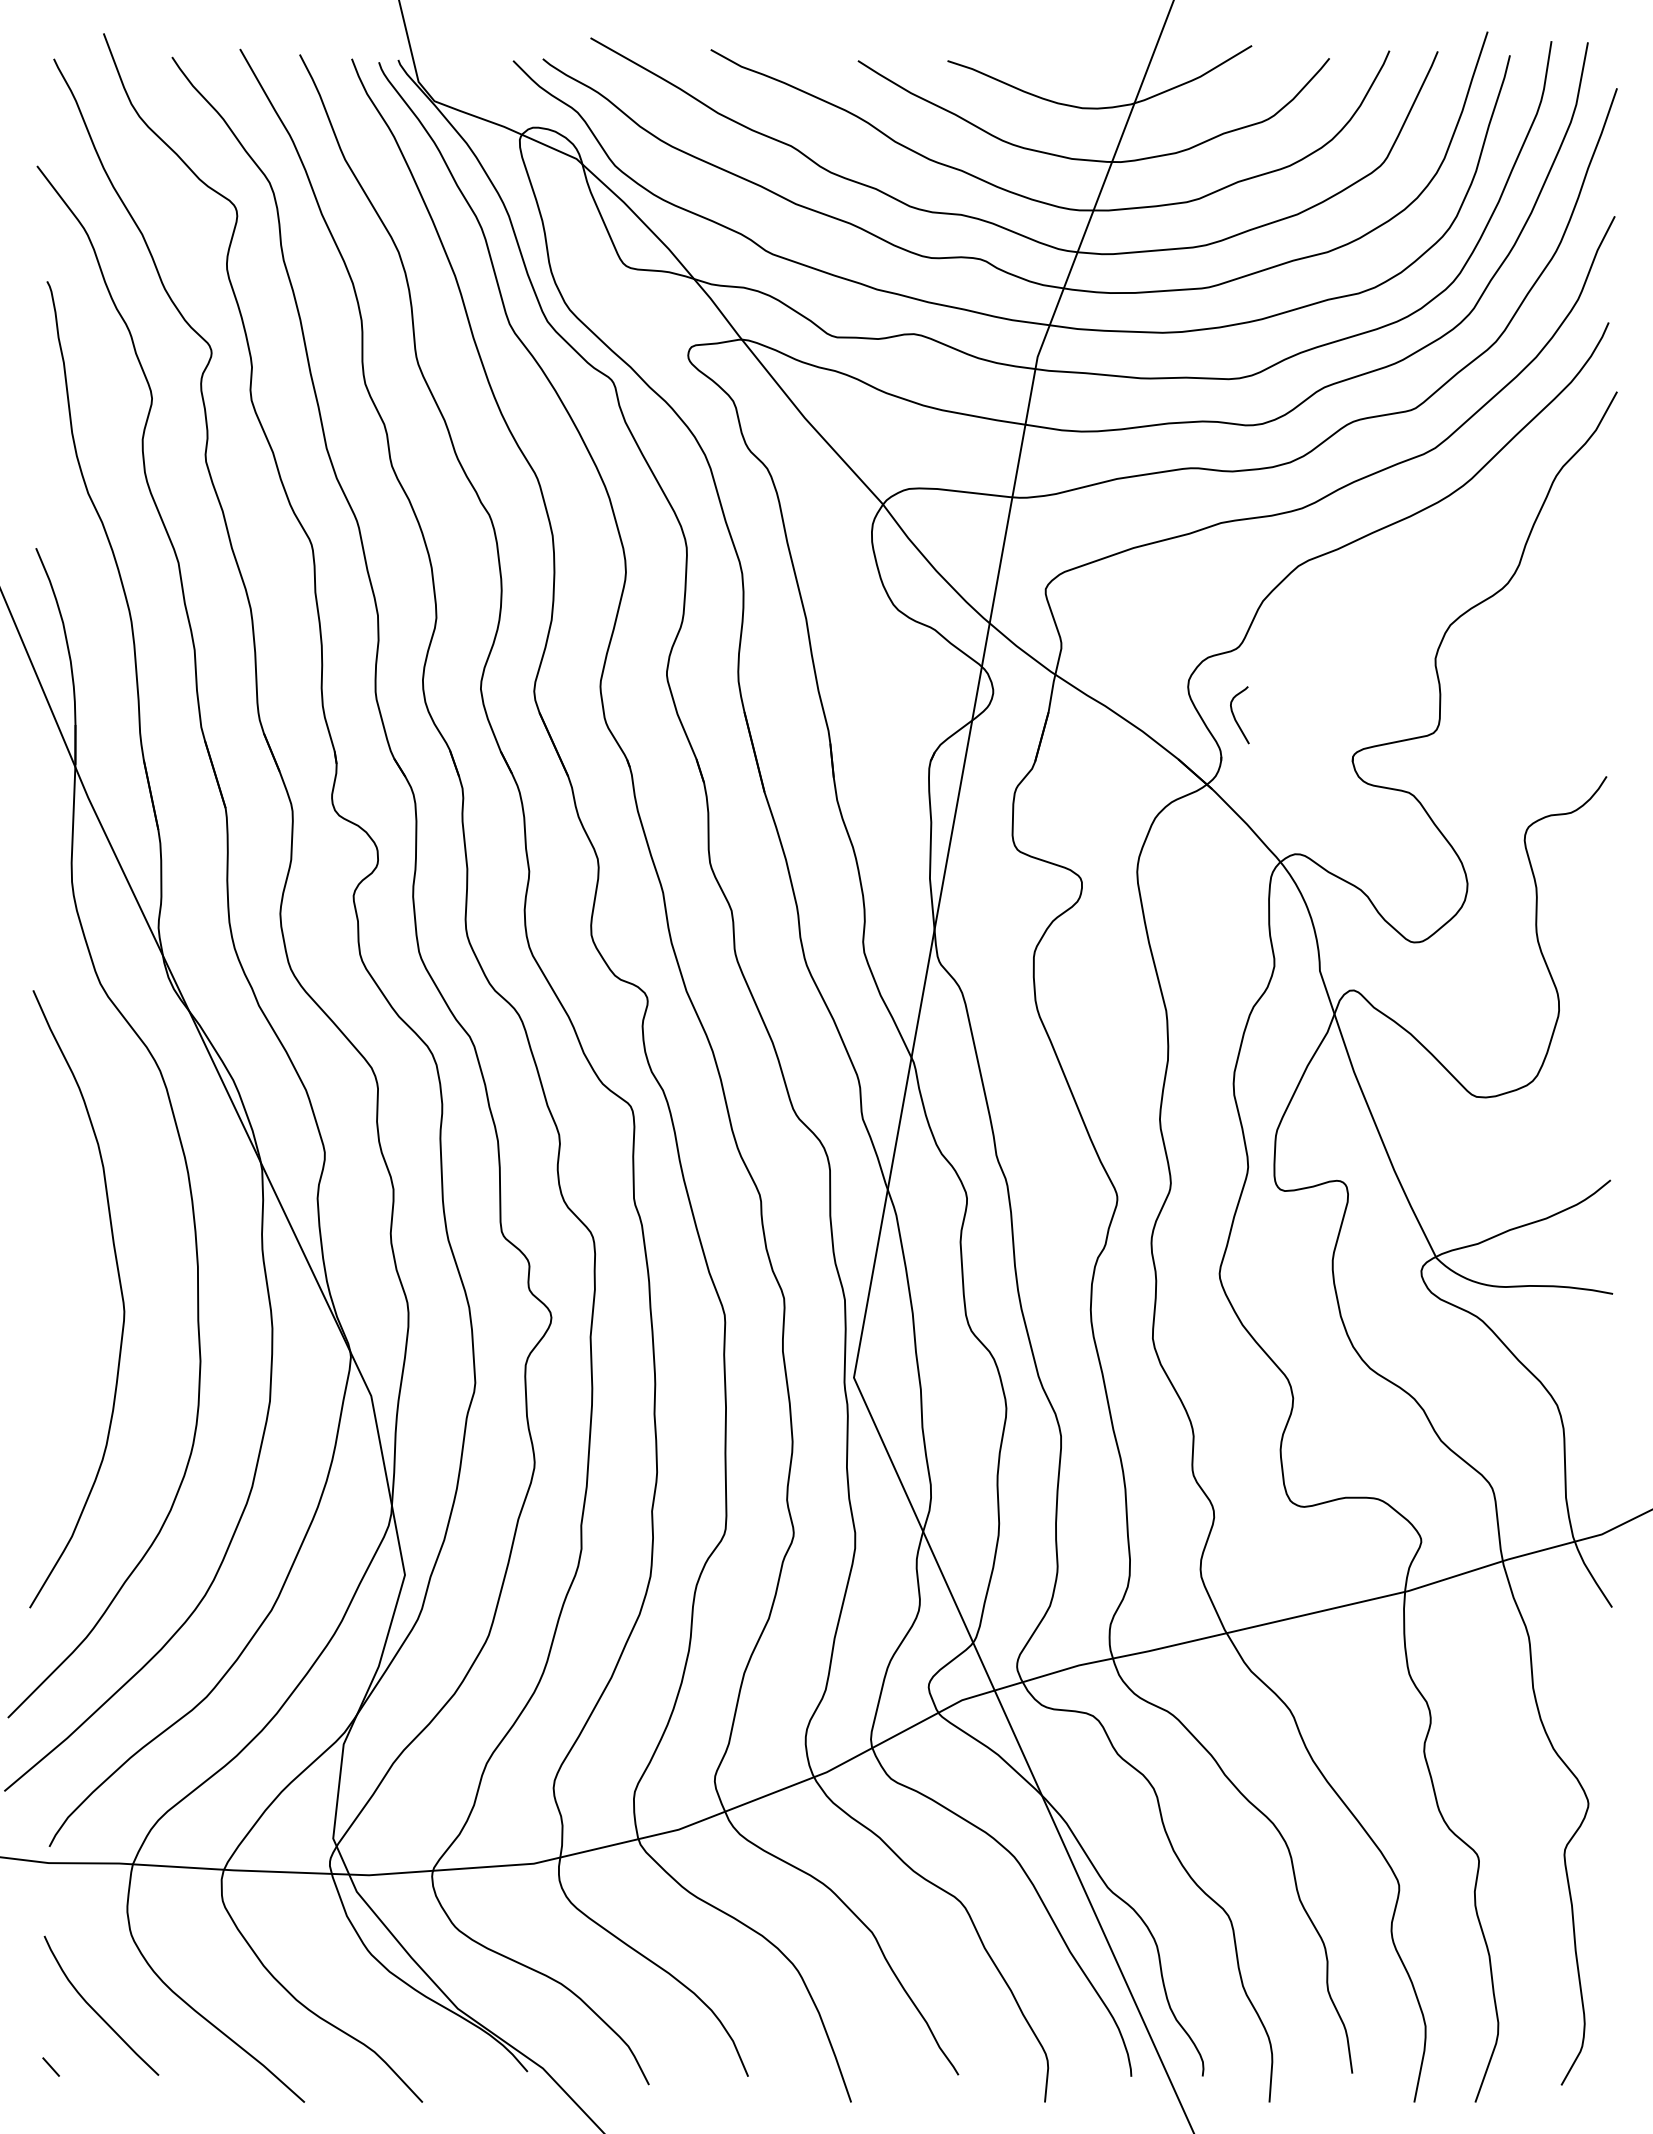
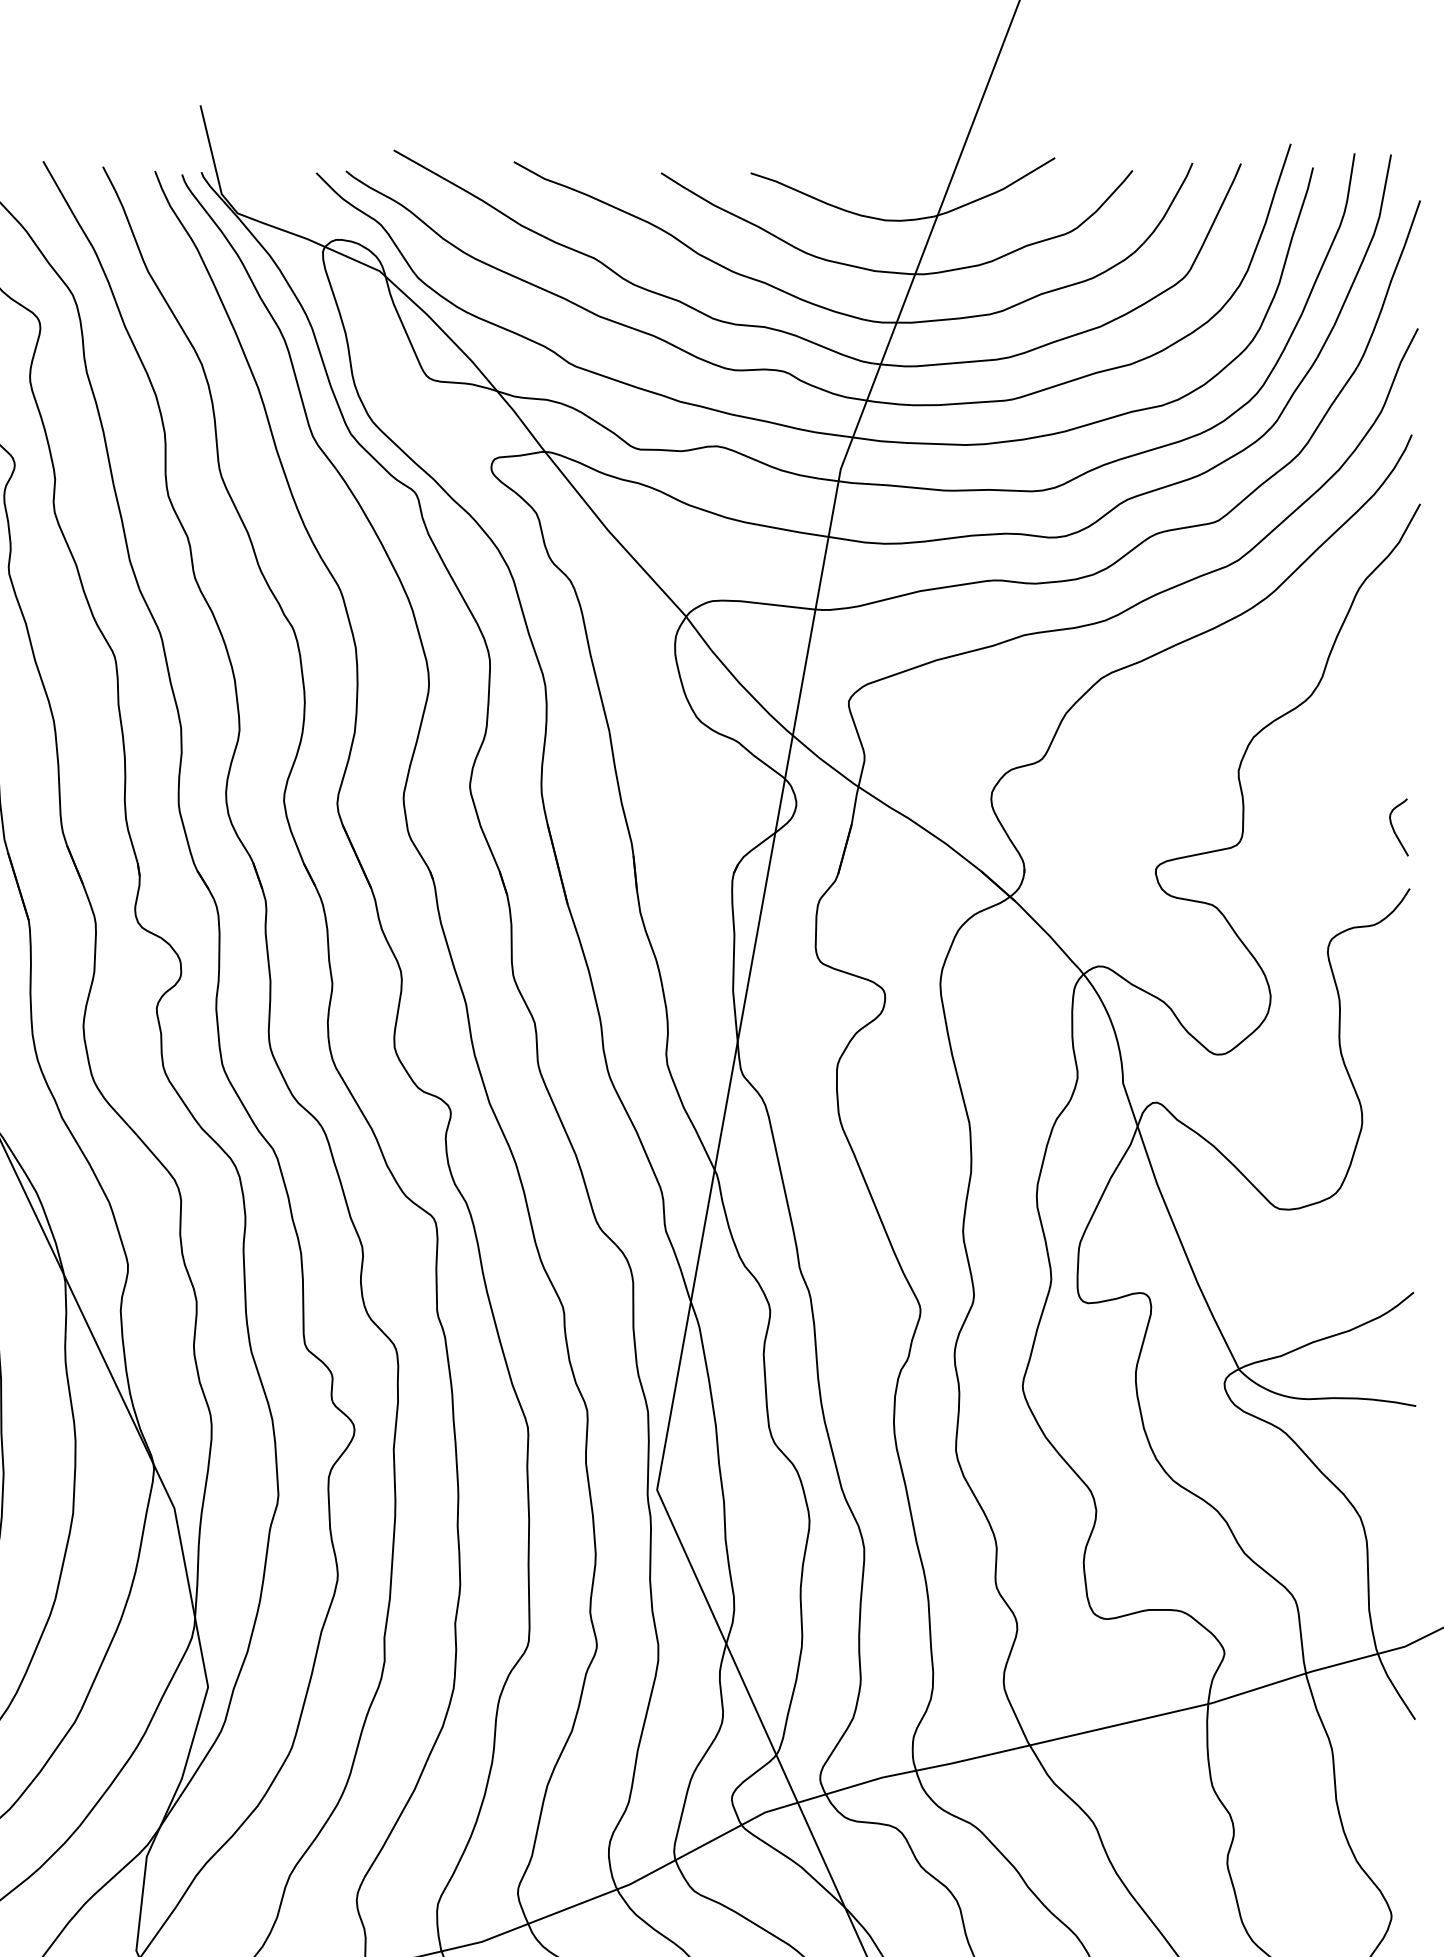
curve: (1235, 717) -> (1394, 829), moved

